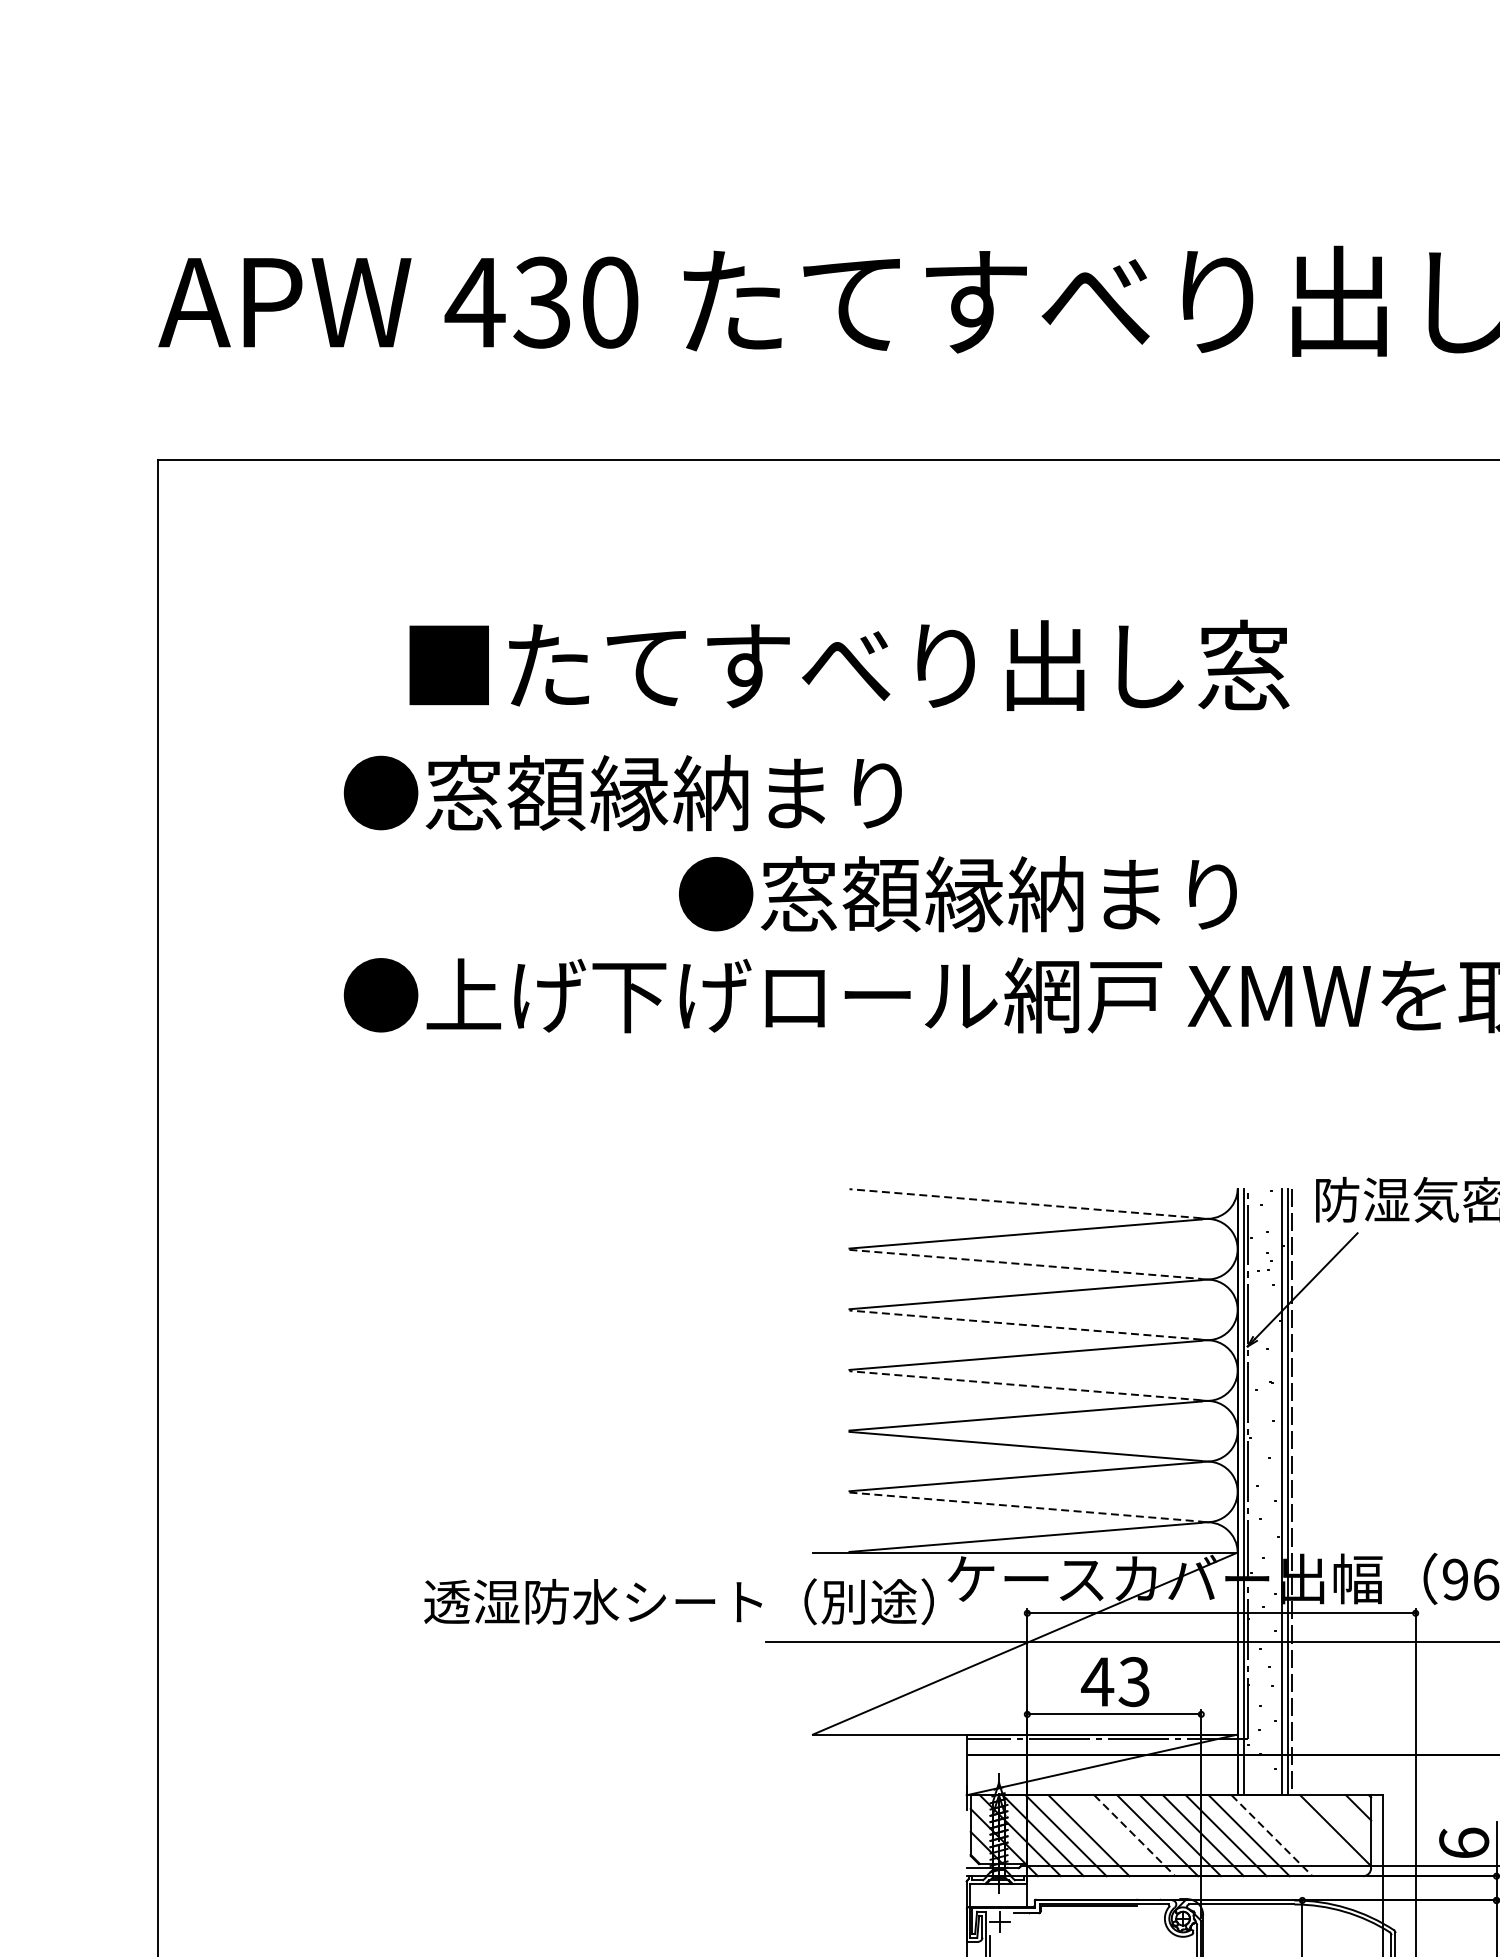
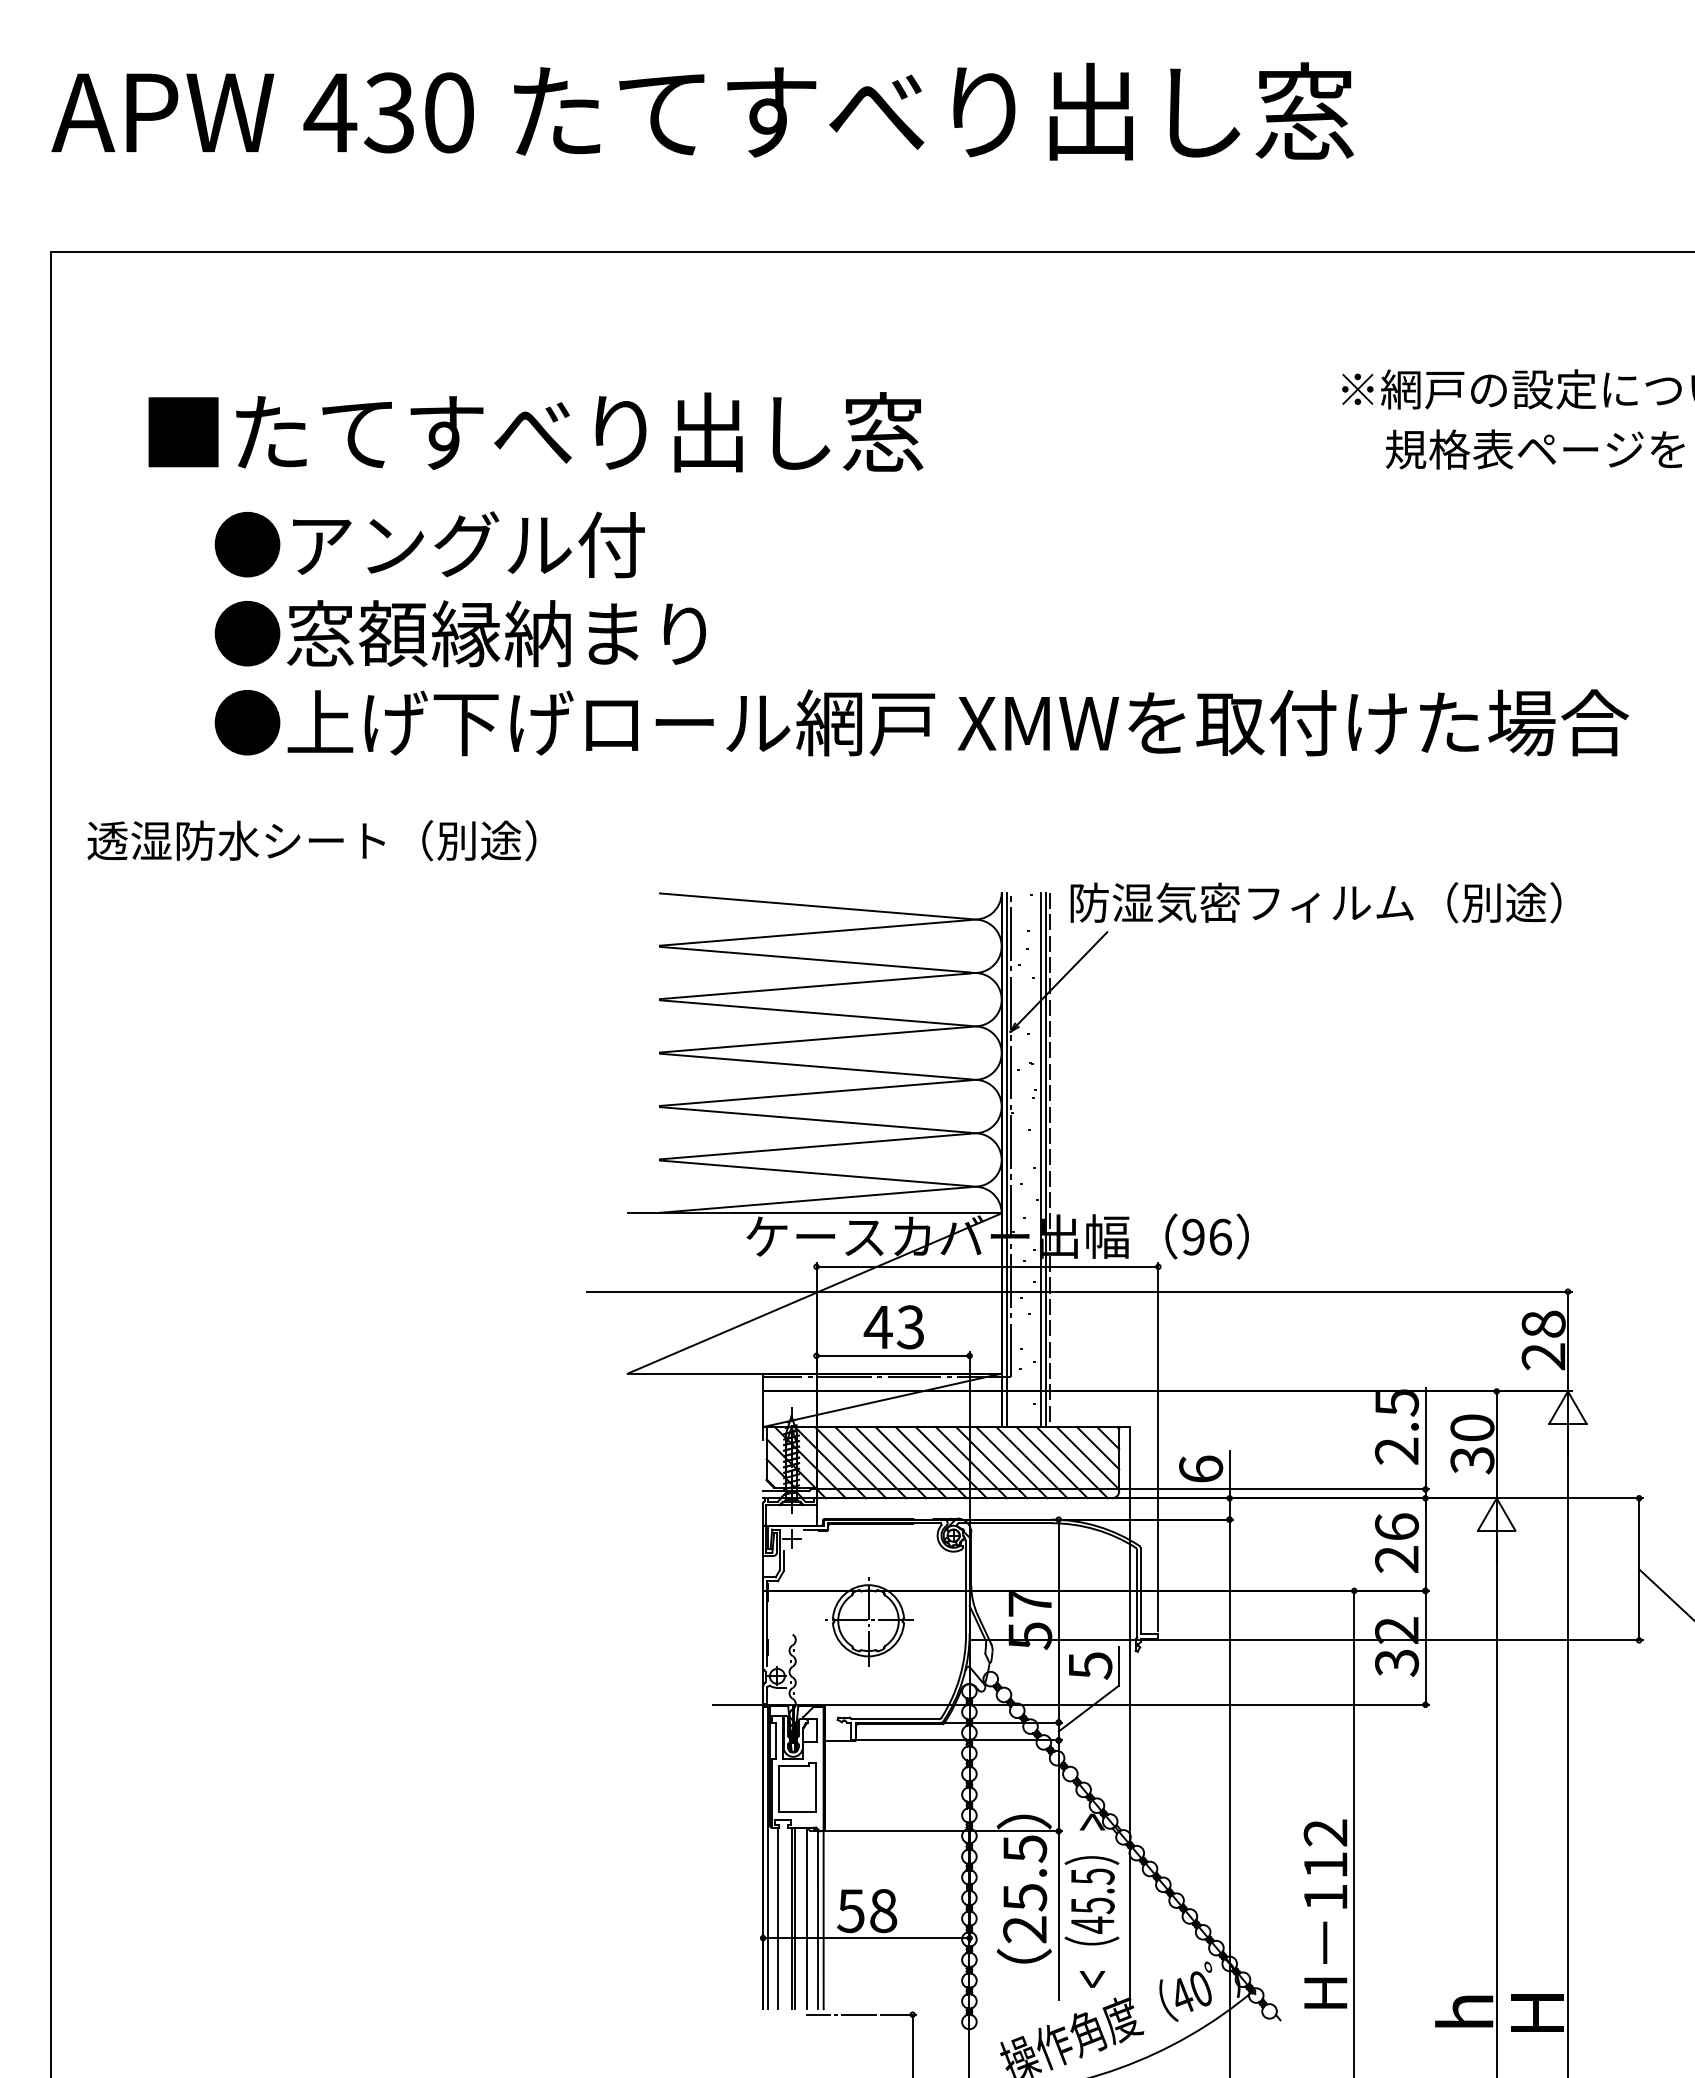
text: (848, 665) -> (535, 432), moved
text: (662, 792) -> (495, 544), ●窓額縁納まり -> ●アングル付
text: (956, 893) -> (459, 633), moved
line: (1025, 1204) -> (814, 906), dashed -> solid
line: (1026, 1264) -> (815, 959), dashed -> solid
line: (1025, 1325) -> (814, 1013), dashed -> solid
line: (1025, 1385) -> (814, 1066), dashed -> solid
line: (1026, 1507) -> (815, 1173), dashed -> solid
text: (678, 1601) -> (311, 840), moved
line: (1346, 1819) -> (1097, 1448), added
line: (1111, 1835) -> (890, 1462), added
line: (1294, 1835) -> (1051, 1462), added
line: (1316, 1835) -> (1071, 1462), added
line: (1135, 1836) -> (911, 1463), dashed -> solid
line: (1272, 1836) -> (1032, 1463), dashed -> solid

